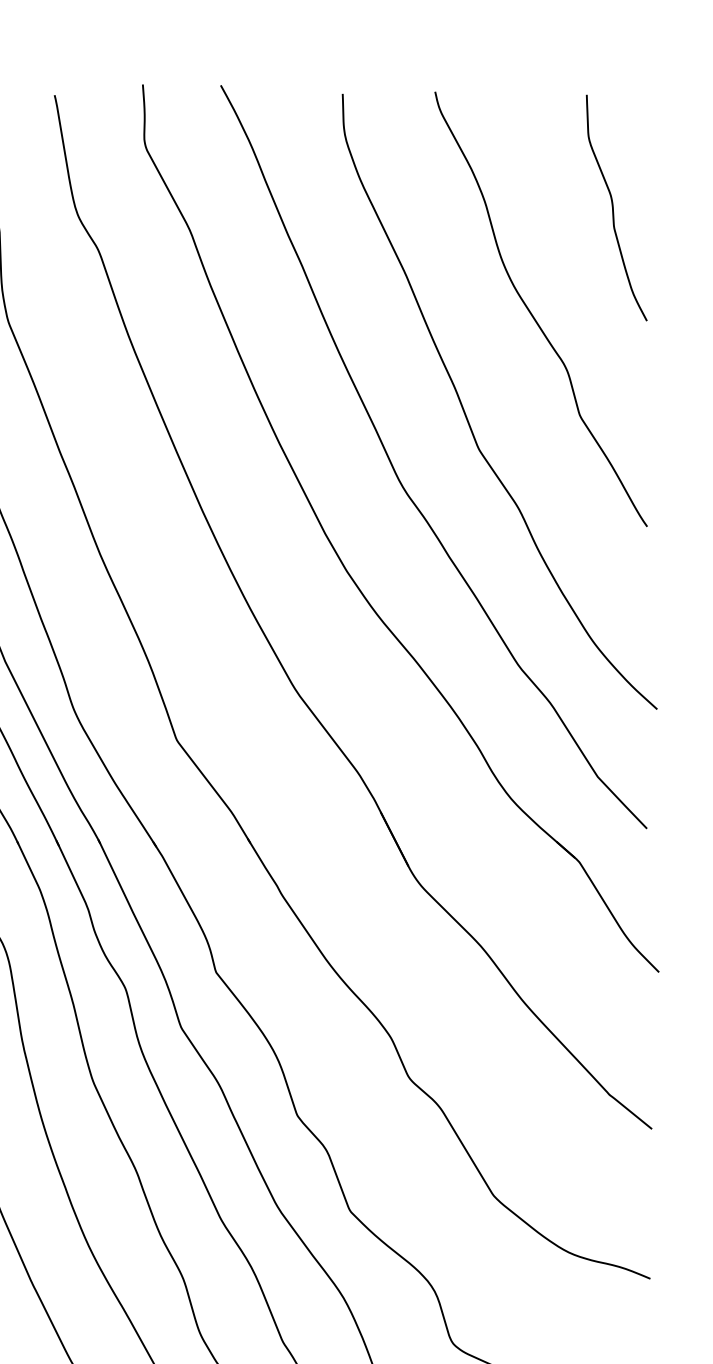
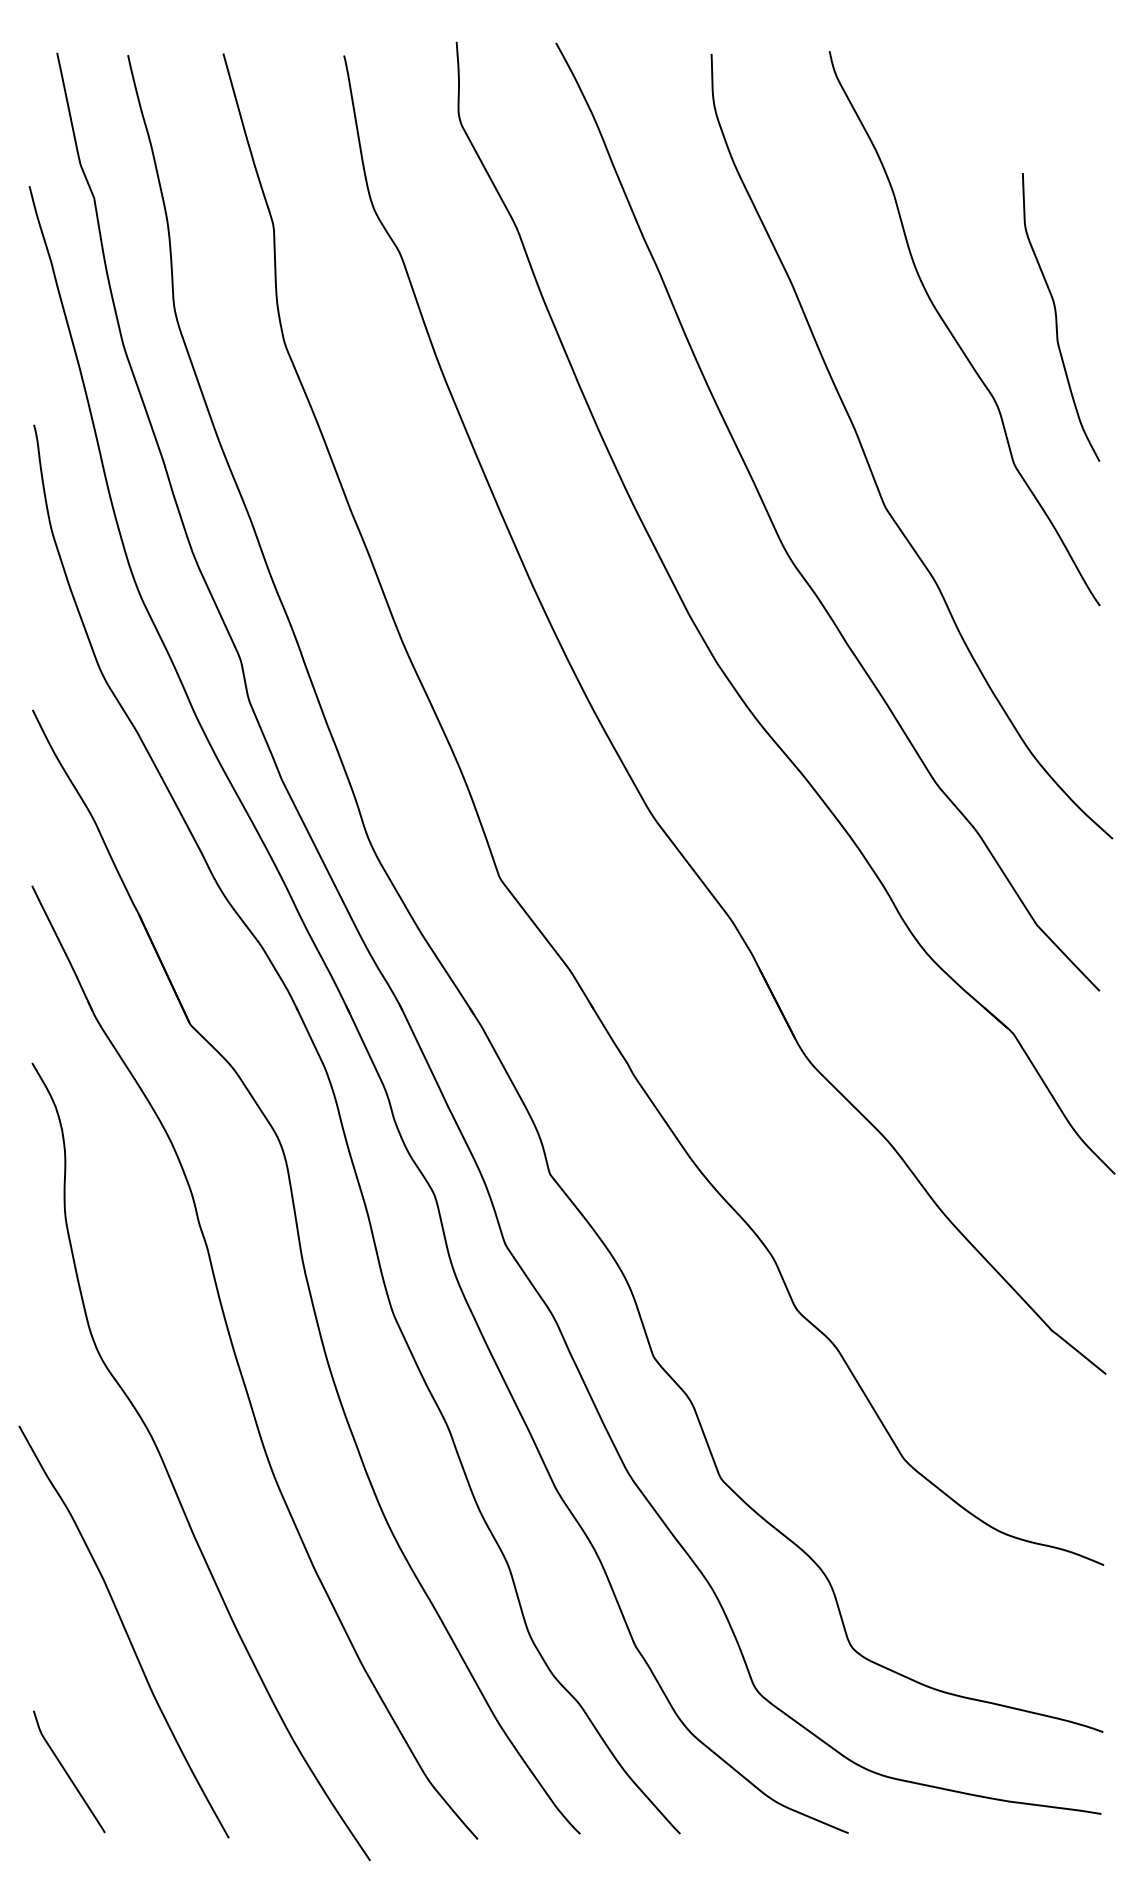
curve: (613, 208) -> (1057, 317), moved

